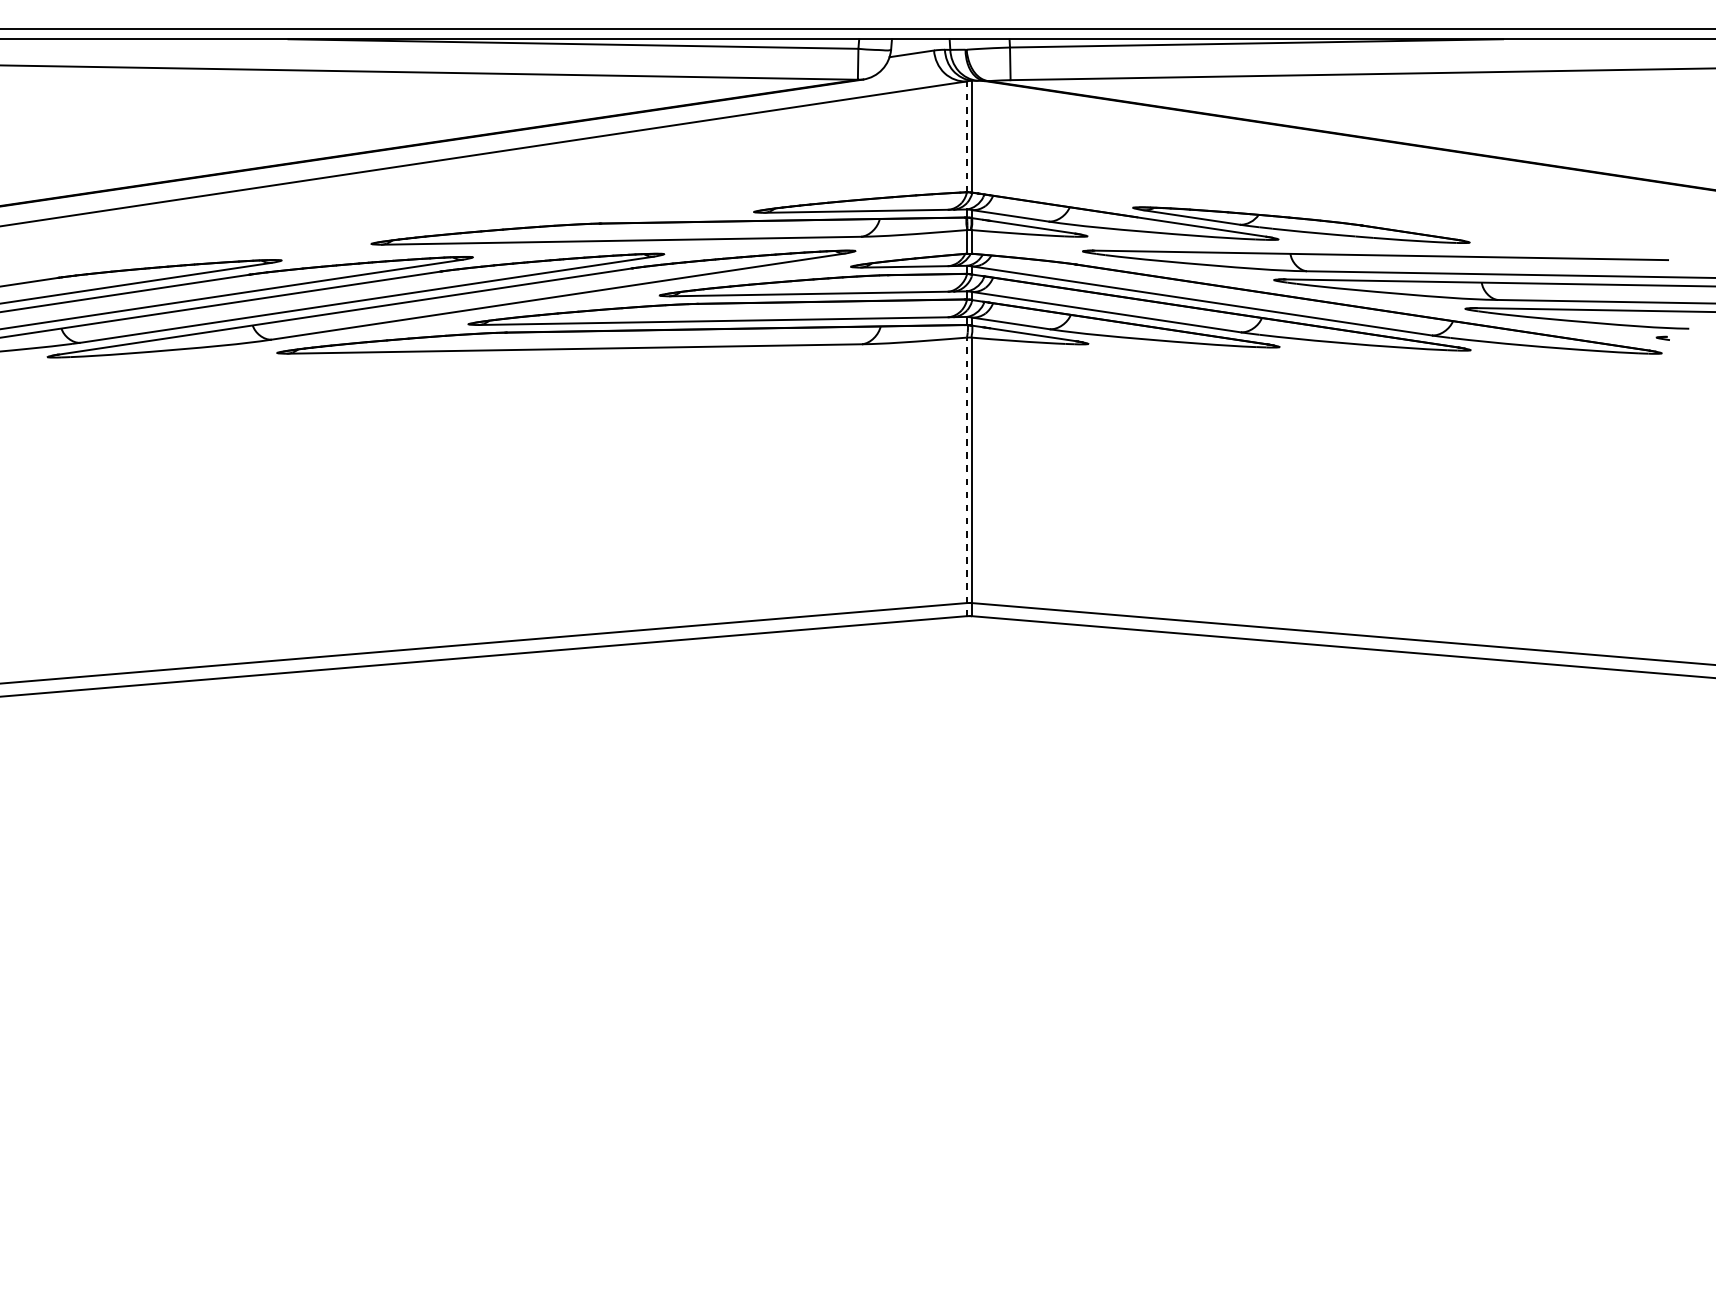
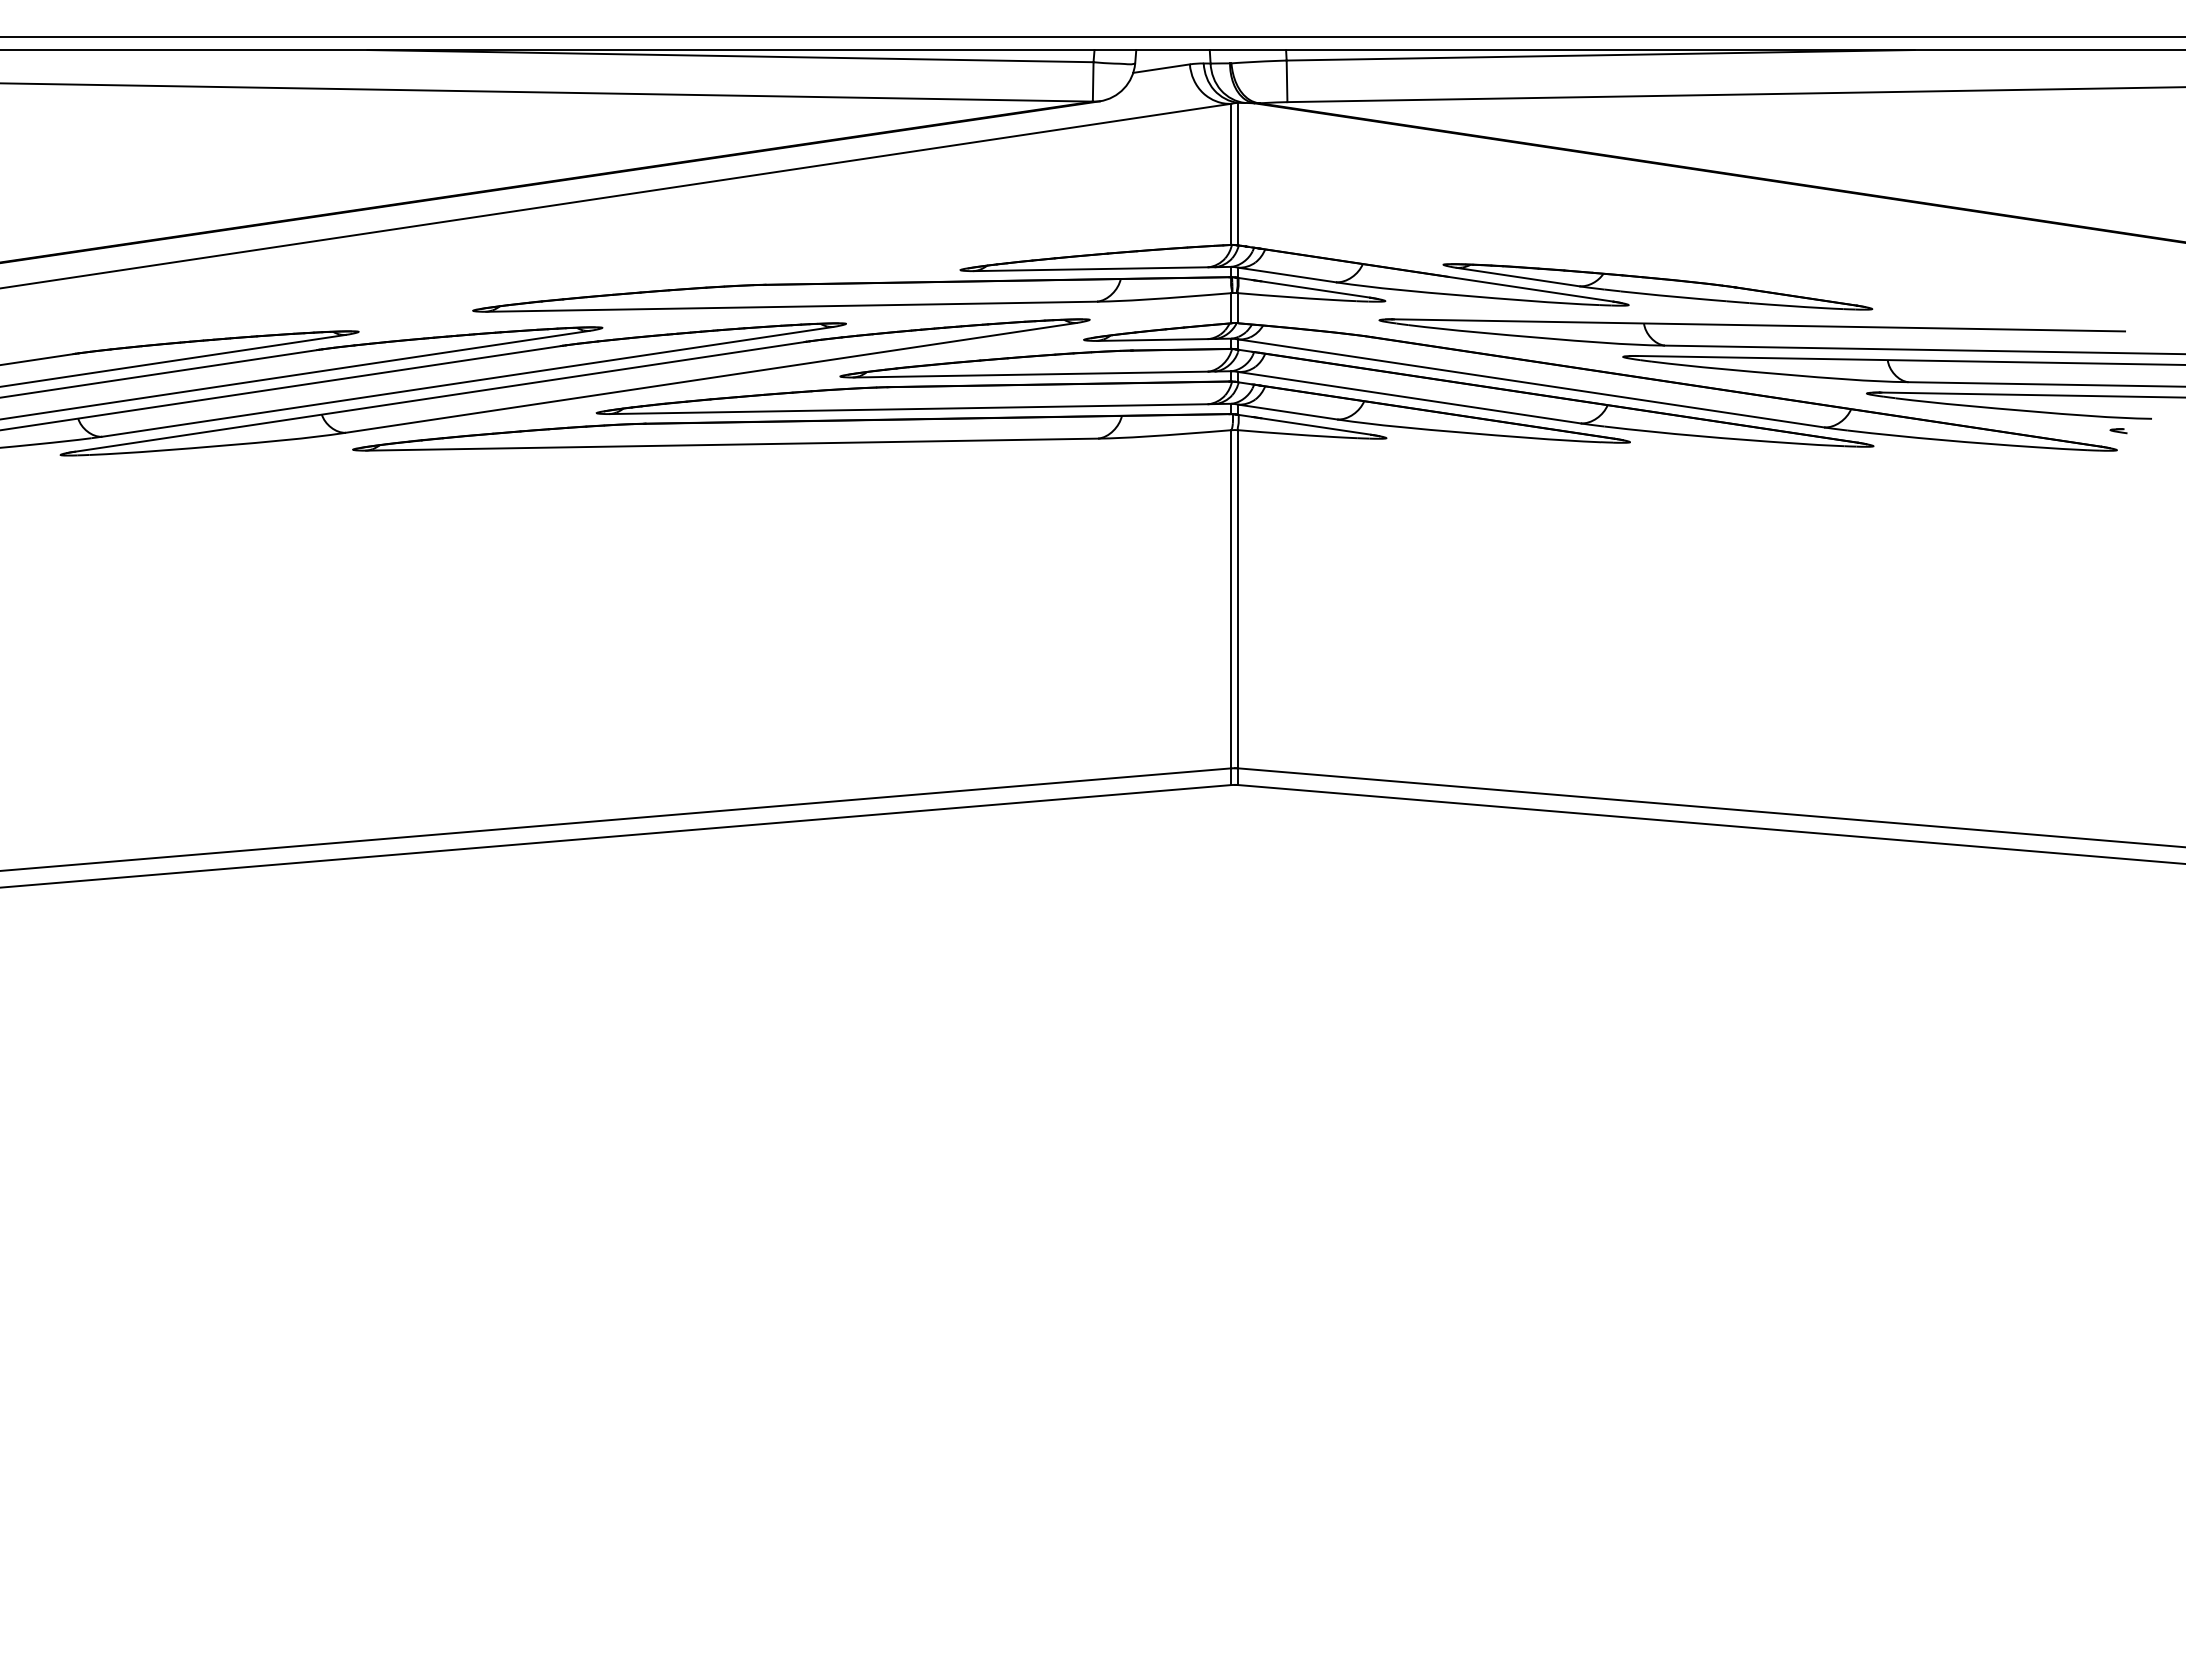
line: (966, 136) -> (1231, 174), dashed -> solid
line: (966, 476) -> (1231, 607), dashed -> solid

